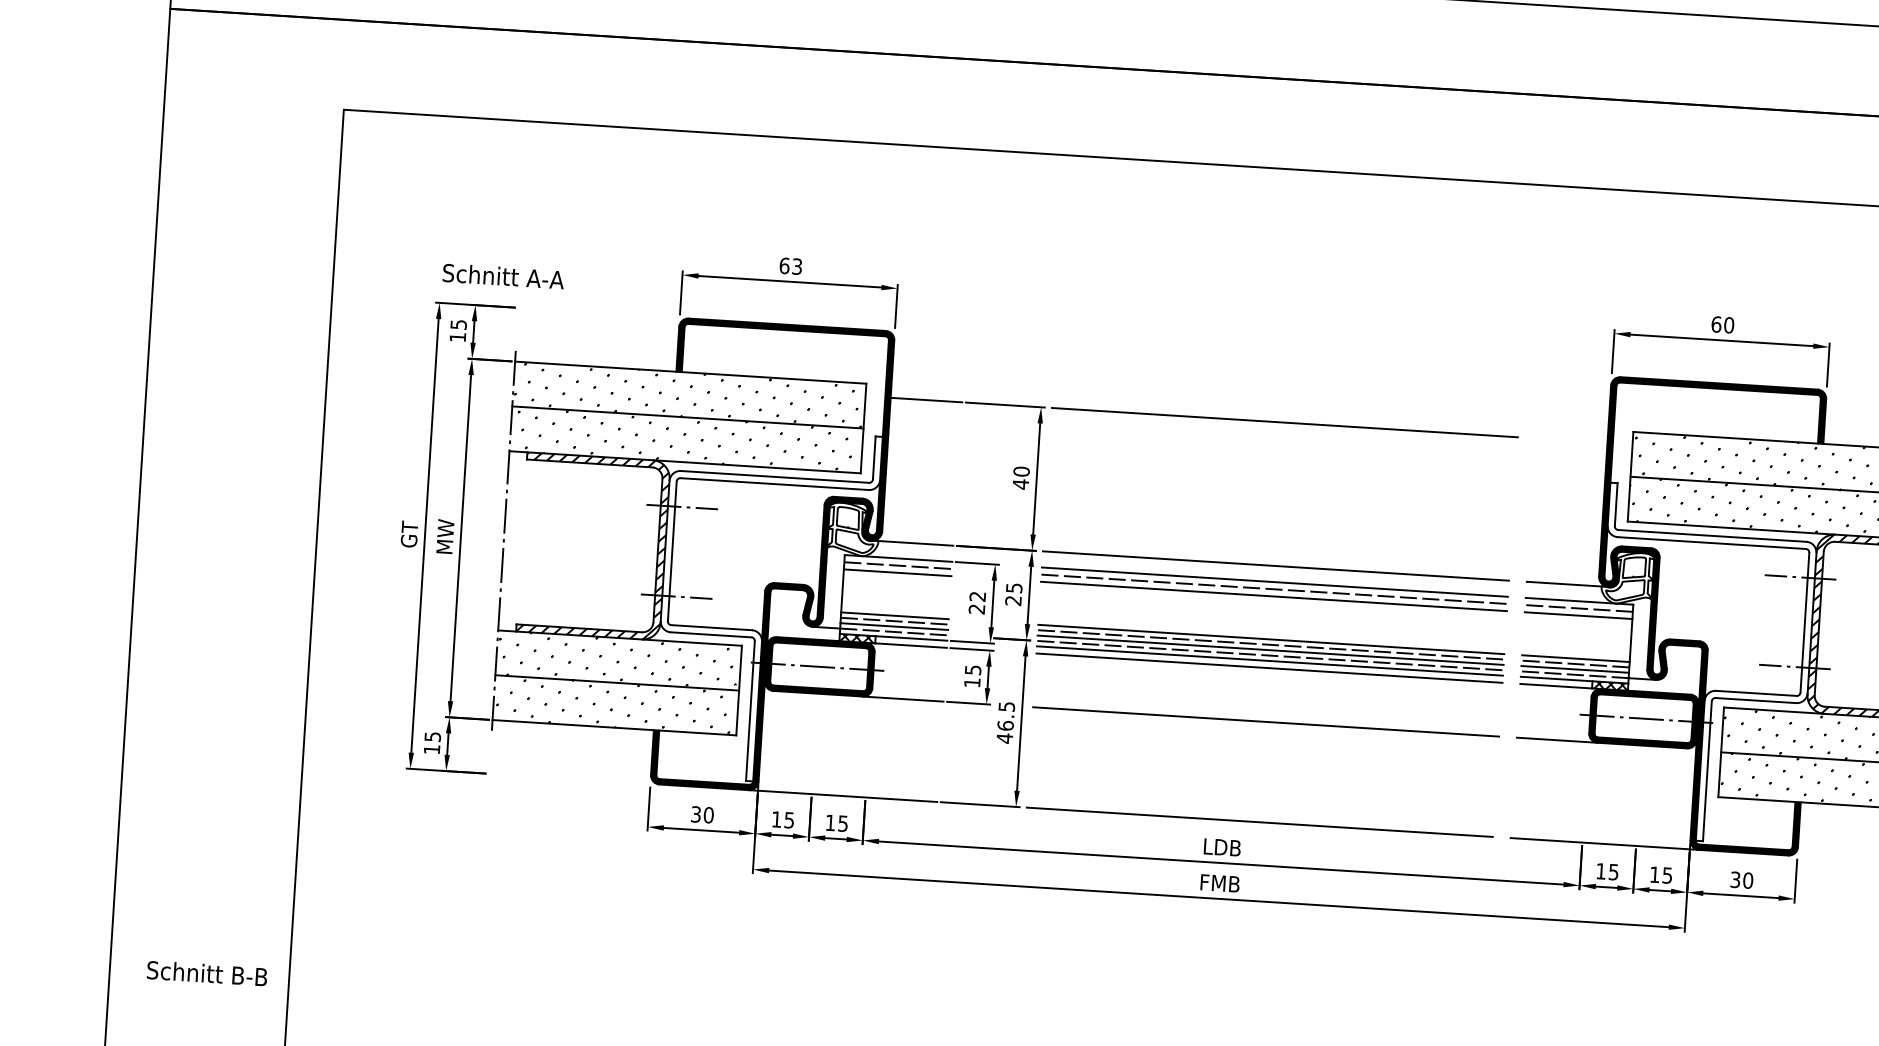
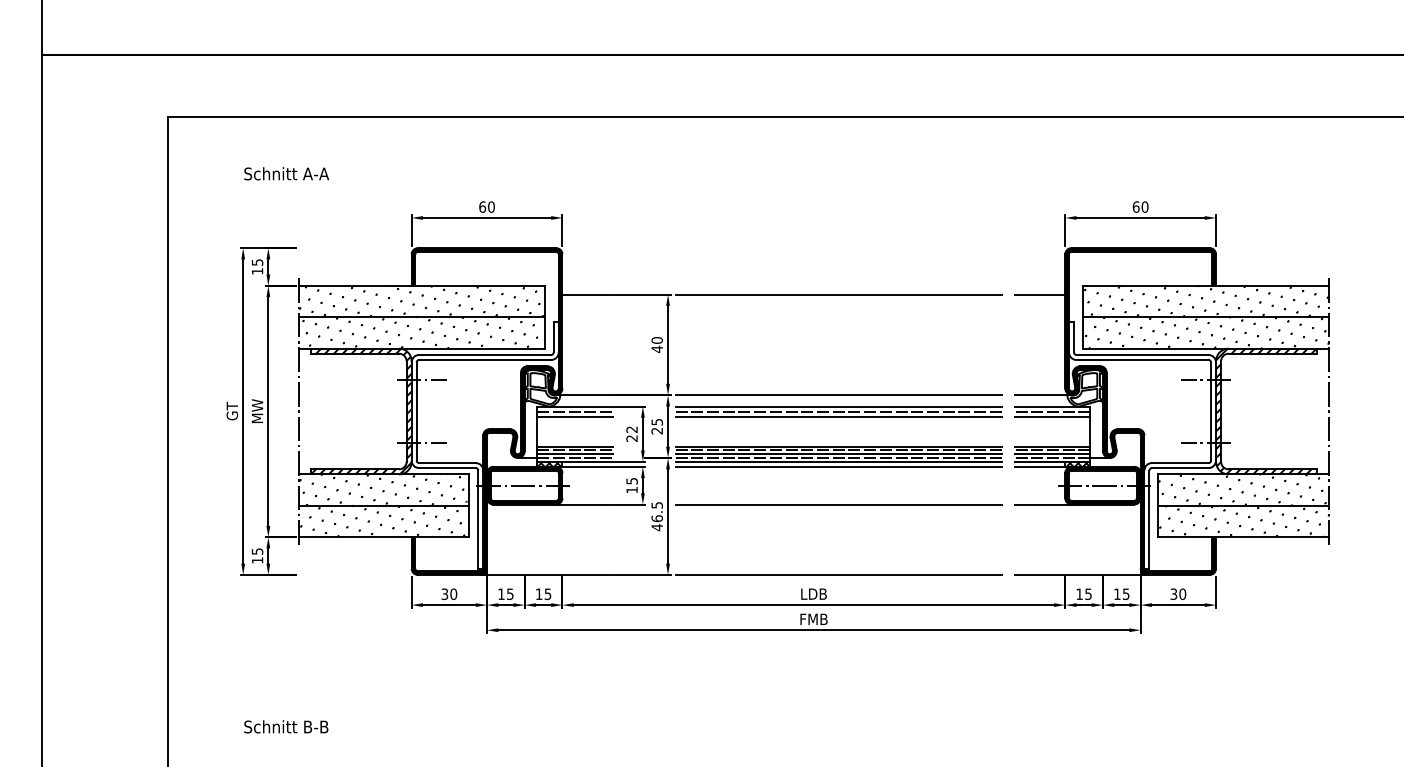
text: (797, 265) -> (491, 206), 63 -> 60
text: (503, 275) -> (286, 173), moved
line: (1570, 440) -> (1039, 294), added
text: (207, 973) -> (286, 726), moved

